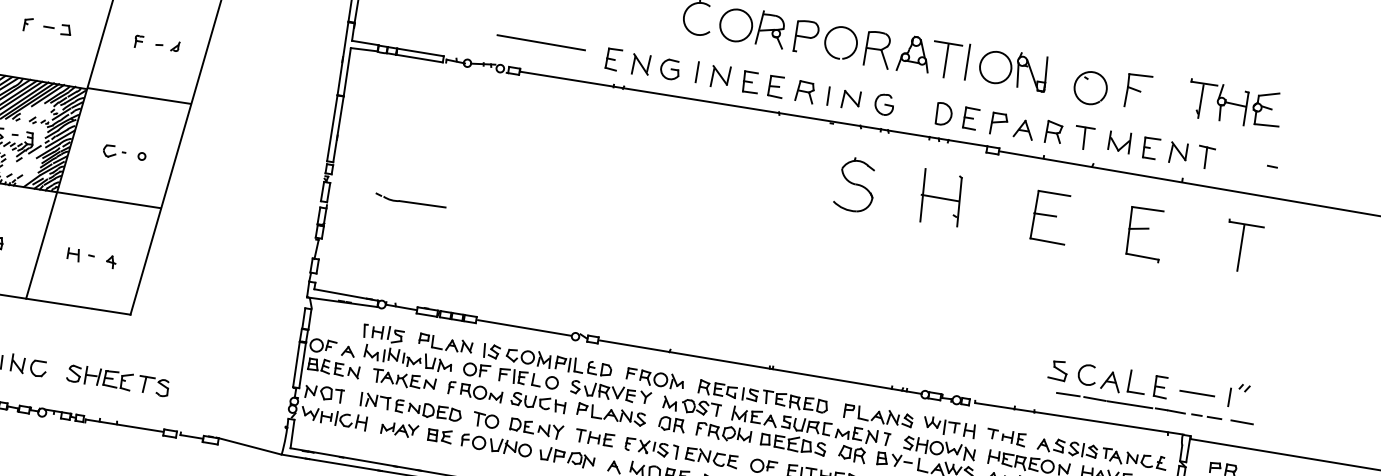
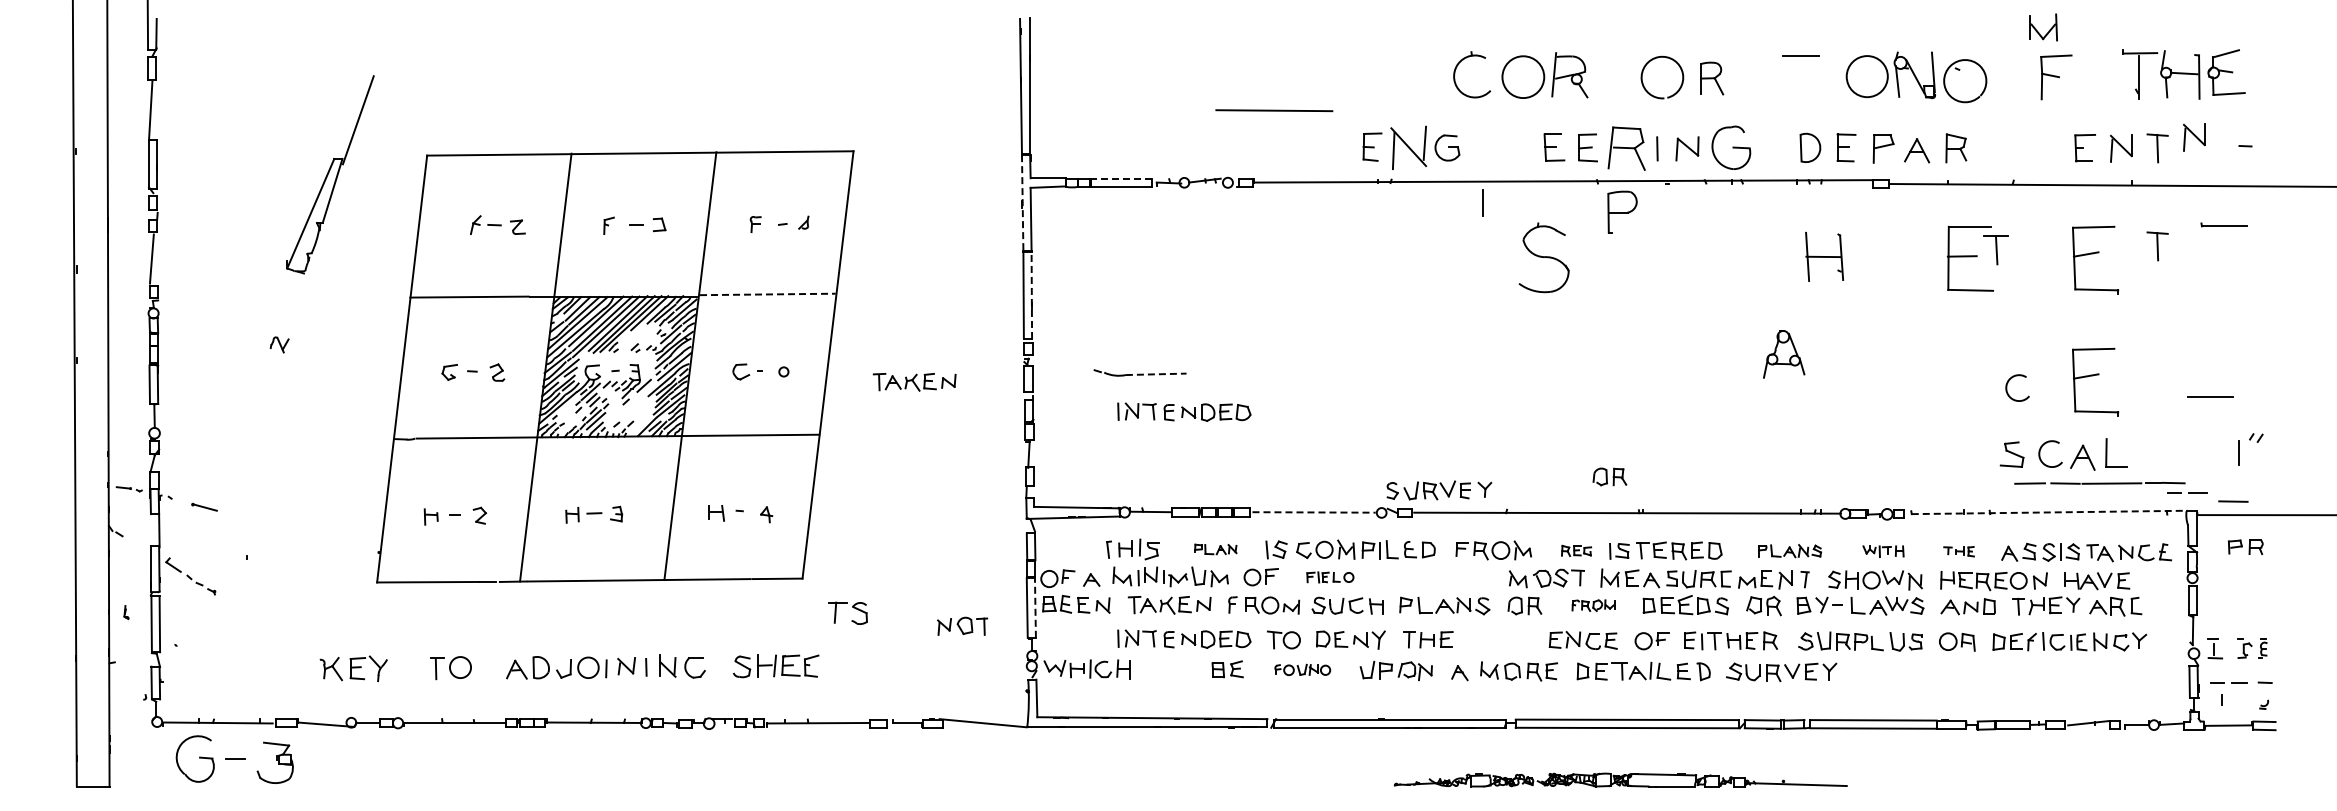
part: (806, 36) -> (1622, 211), moved
line: (541, 42) -> (1274, 110), moved
part: (877, 49) -> (1711, 78), size x0.7
line: (420, 52) -> (1121, 178), solid -> dashed
part: (915, 55) -> (1784, 354), moved
line: (342, 58) -> (1022, 203), solid -> dashed
line: (945, 60) -> (1801, 78), removed
line: (967, 62) -> (1829, 75), removed
part: (640, 65) -> (1408, 148), size x1.6
line: (696, 71) -> (1482, 202), moved
part: (720, 76) -> (1513, 146), removed
part: (1090, 88) -> (1965, 81), moved
part: (805, 92) -> (1626, 148), size x1.6
line: (139, 96) -> (767, 294), solid -> dashed
part: (884, 104) -> (1731, 148), size x1.6
line: (338, 129) -> (1031, 295), solid -> dashed
part: (1083, 138) -> (1995, 250), moved
part: (1124, 144) -> (2049, 29), moved
part: (1235, 153) -> (2194, 137), added
part: (239, 180) -> (914, 382), added
part: (855, 184) -> (1543, 257), moved
part: (941, 197) -> (1824, 256), size x0.7
line: (422, 204) -> (1156, 374), solid -> dashed
part: (1193, 231) -> (2157, 246), added
part: (439, 235) -> (1184, 411), added
line: (1240, 247) -> (2221, 257), removed
arc: (1064, 316) -> (2008, 383), added
part: (1130, 325) -> (2095, 381), added
line: (524, 328) -> (1314, 512), solid -> dashed
part: (751, 337) -> (1609, 476), added
part: (445, 343) -> (1215, 549), size x0.6
line: (302, 365) -> (1035, 607), solid -> dashed
part: (528, 379) -> (1330, 577), size x0.6
part: (158, 382) -> (852, 607), moved
part: (1161, 387) -> (2148, 454), removed
part: (717, 389) -> (1576, 550), size x0.6
part: (324, 392) -> (962, 625), moved
part: (611, 392) -> (1439, 490), moved
line: (1197, 393) -> (2210, 396), moved
part: (878, 415) -> (1789, 550), size x0.7
line: (1207, 416) -> (2188, 492), moved
line: (1079, 418) -> (2049, 512), solid -> dashed
line: (1242, 422) -> (2233, 501), moved
part: (949, 427) -> (1883, 551), size x0.6
part: (399, 429) -> (1174, 669), removed
part: (723, 432) -> (1593, 605), size x0.6
part: (1005, 437) -> (1958, 551), size x0.6
part: (496, 445) -> (1302, 669), size x0.6
part: (651, 447) -> (1503, 640), removed

